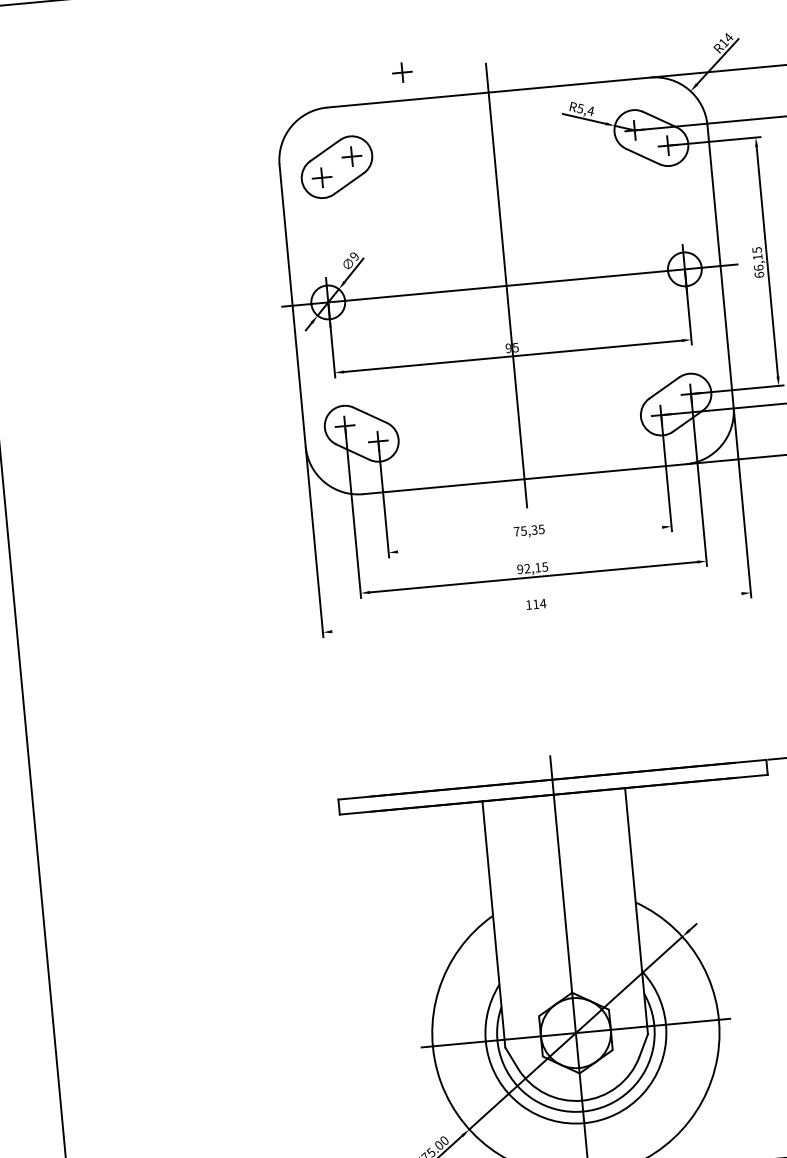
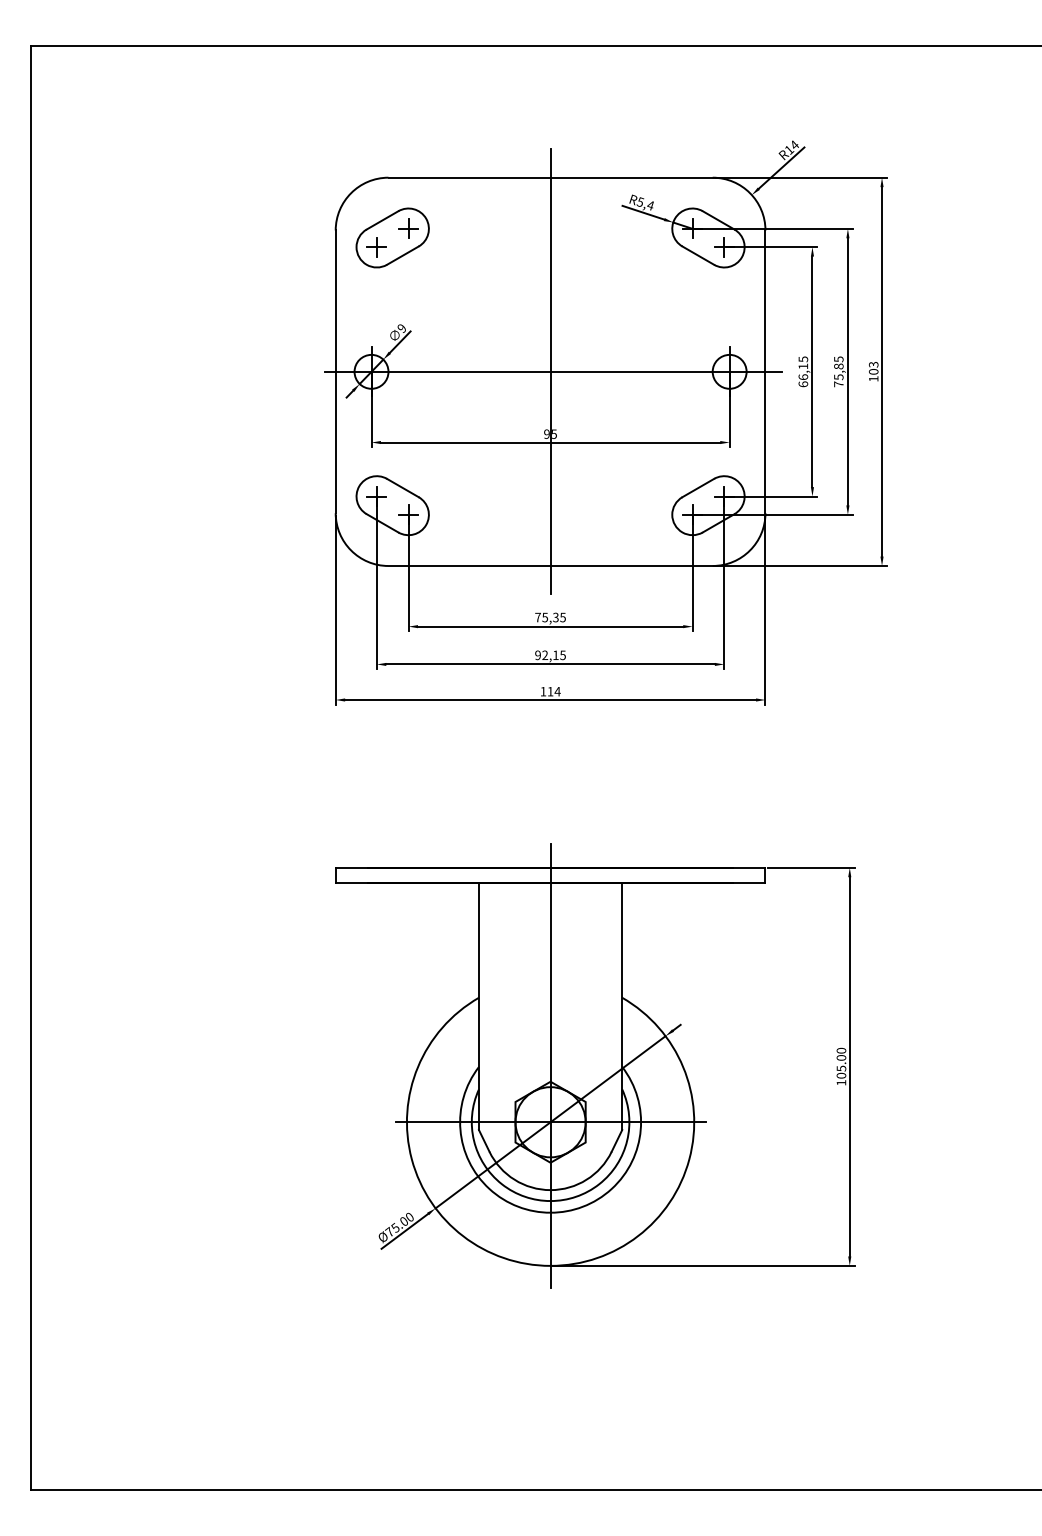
part: (402, 72) -> (466, 149), removed
line: (530, 539) -> (550, 626), added
line: (536, 612) -> (550, 699), added

